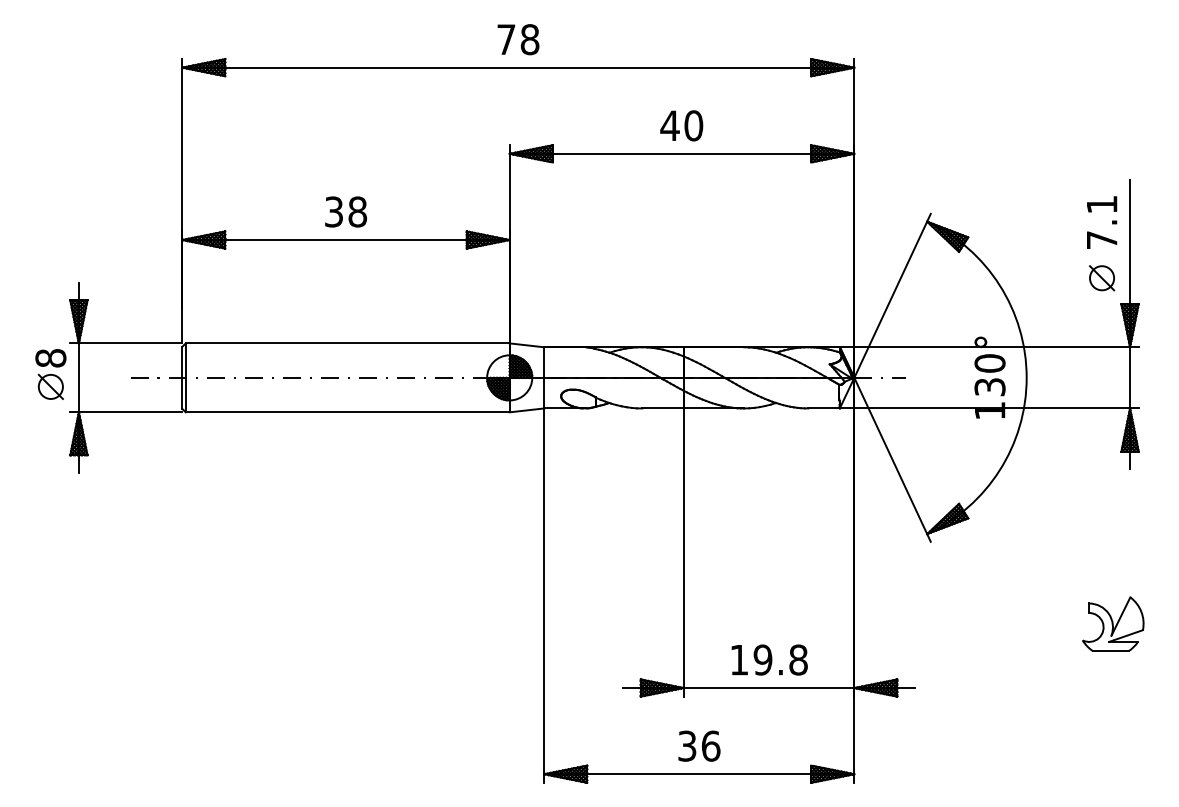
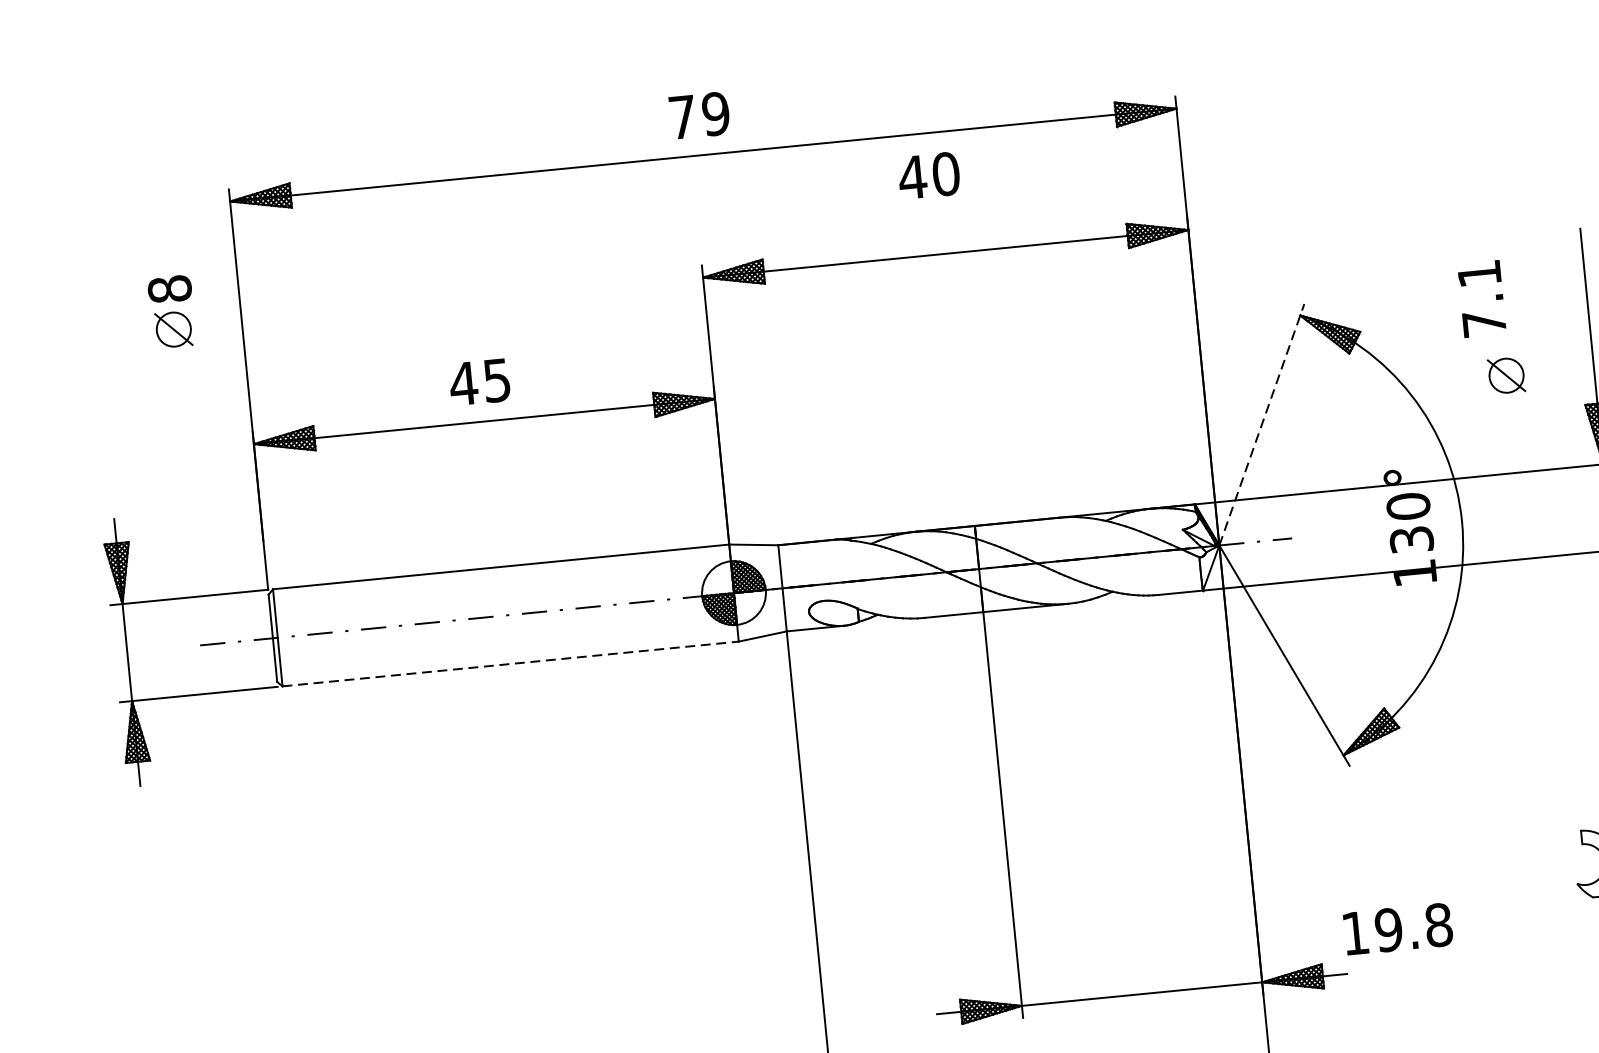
text: (529, 39) -> (715, 113), 78 -> 79
text: (681, 125) -> (928, 175), moved
text: (345, 211) -> (479, 381), 38 -> 45
text: (1102, 222) -> (1482, 298), moved
part: (1102, 278) -> (1507, 375), moved
line: (892, 295) -> (1261, 424), solid -> dashed
part: (50, 374) -> (171, 312), moved
line: (347, 412) -> (510, 664), solid -> dashed
text: (769, 659) -> (1397, 928), moved

